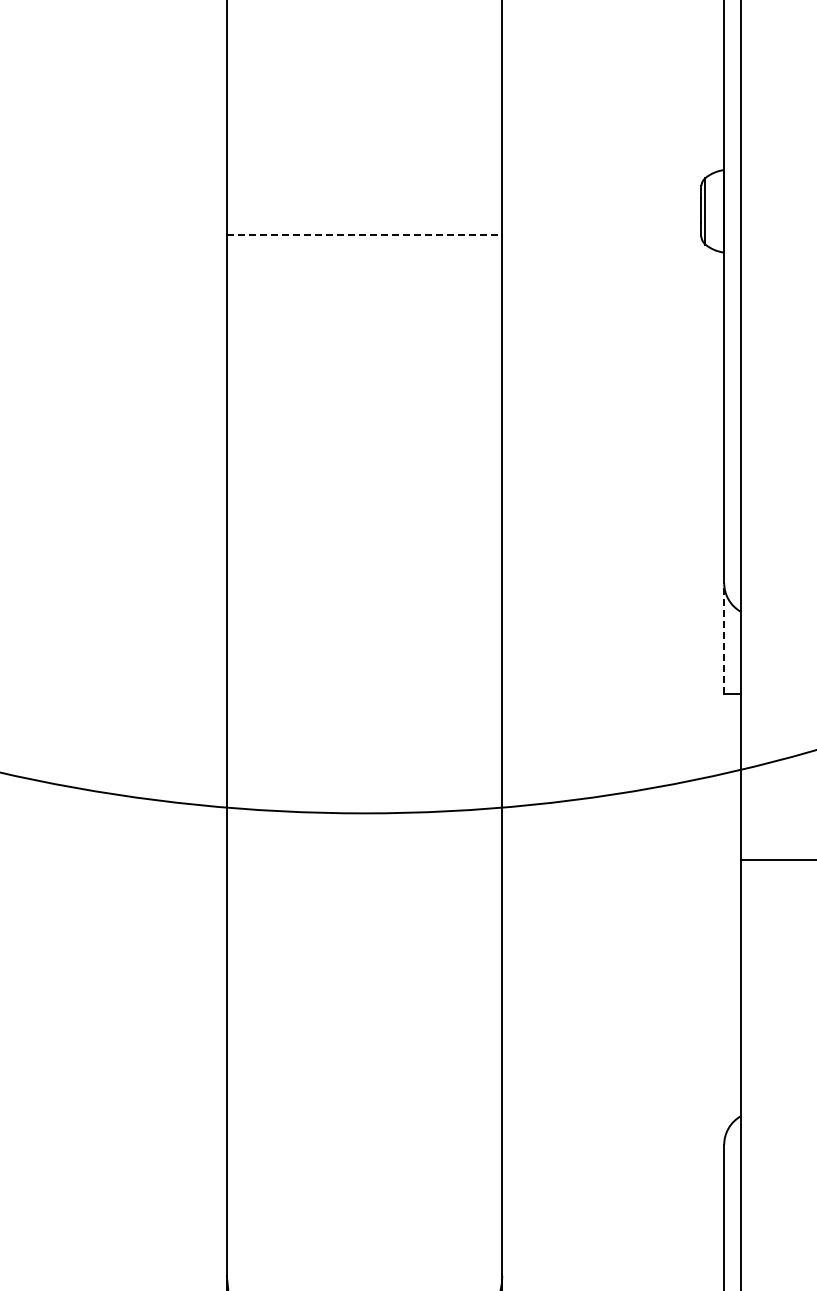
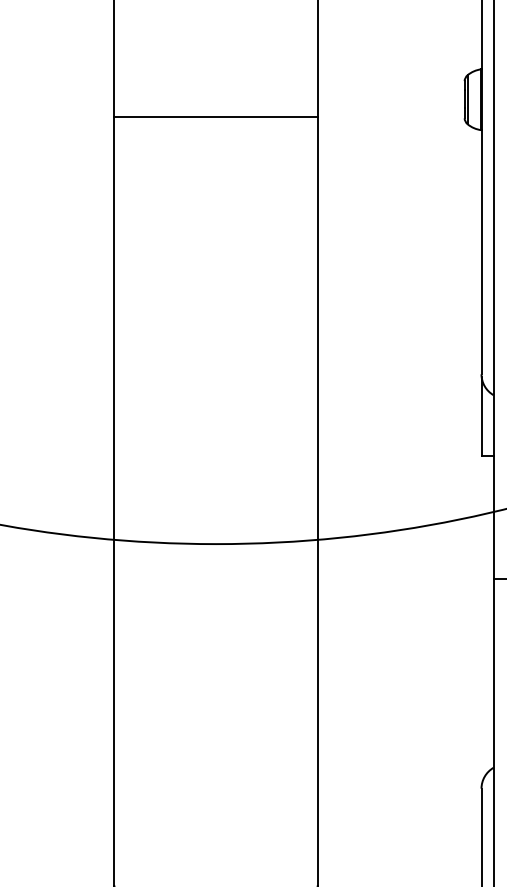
line: (364, 235) -> (215, 117), dashed -> solid
line: (724, 640) -> (481, 416), dashed -> solid

